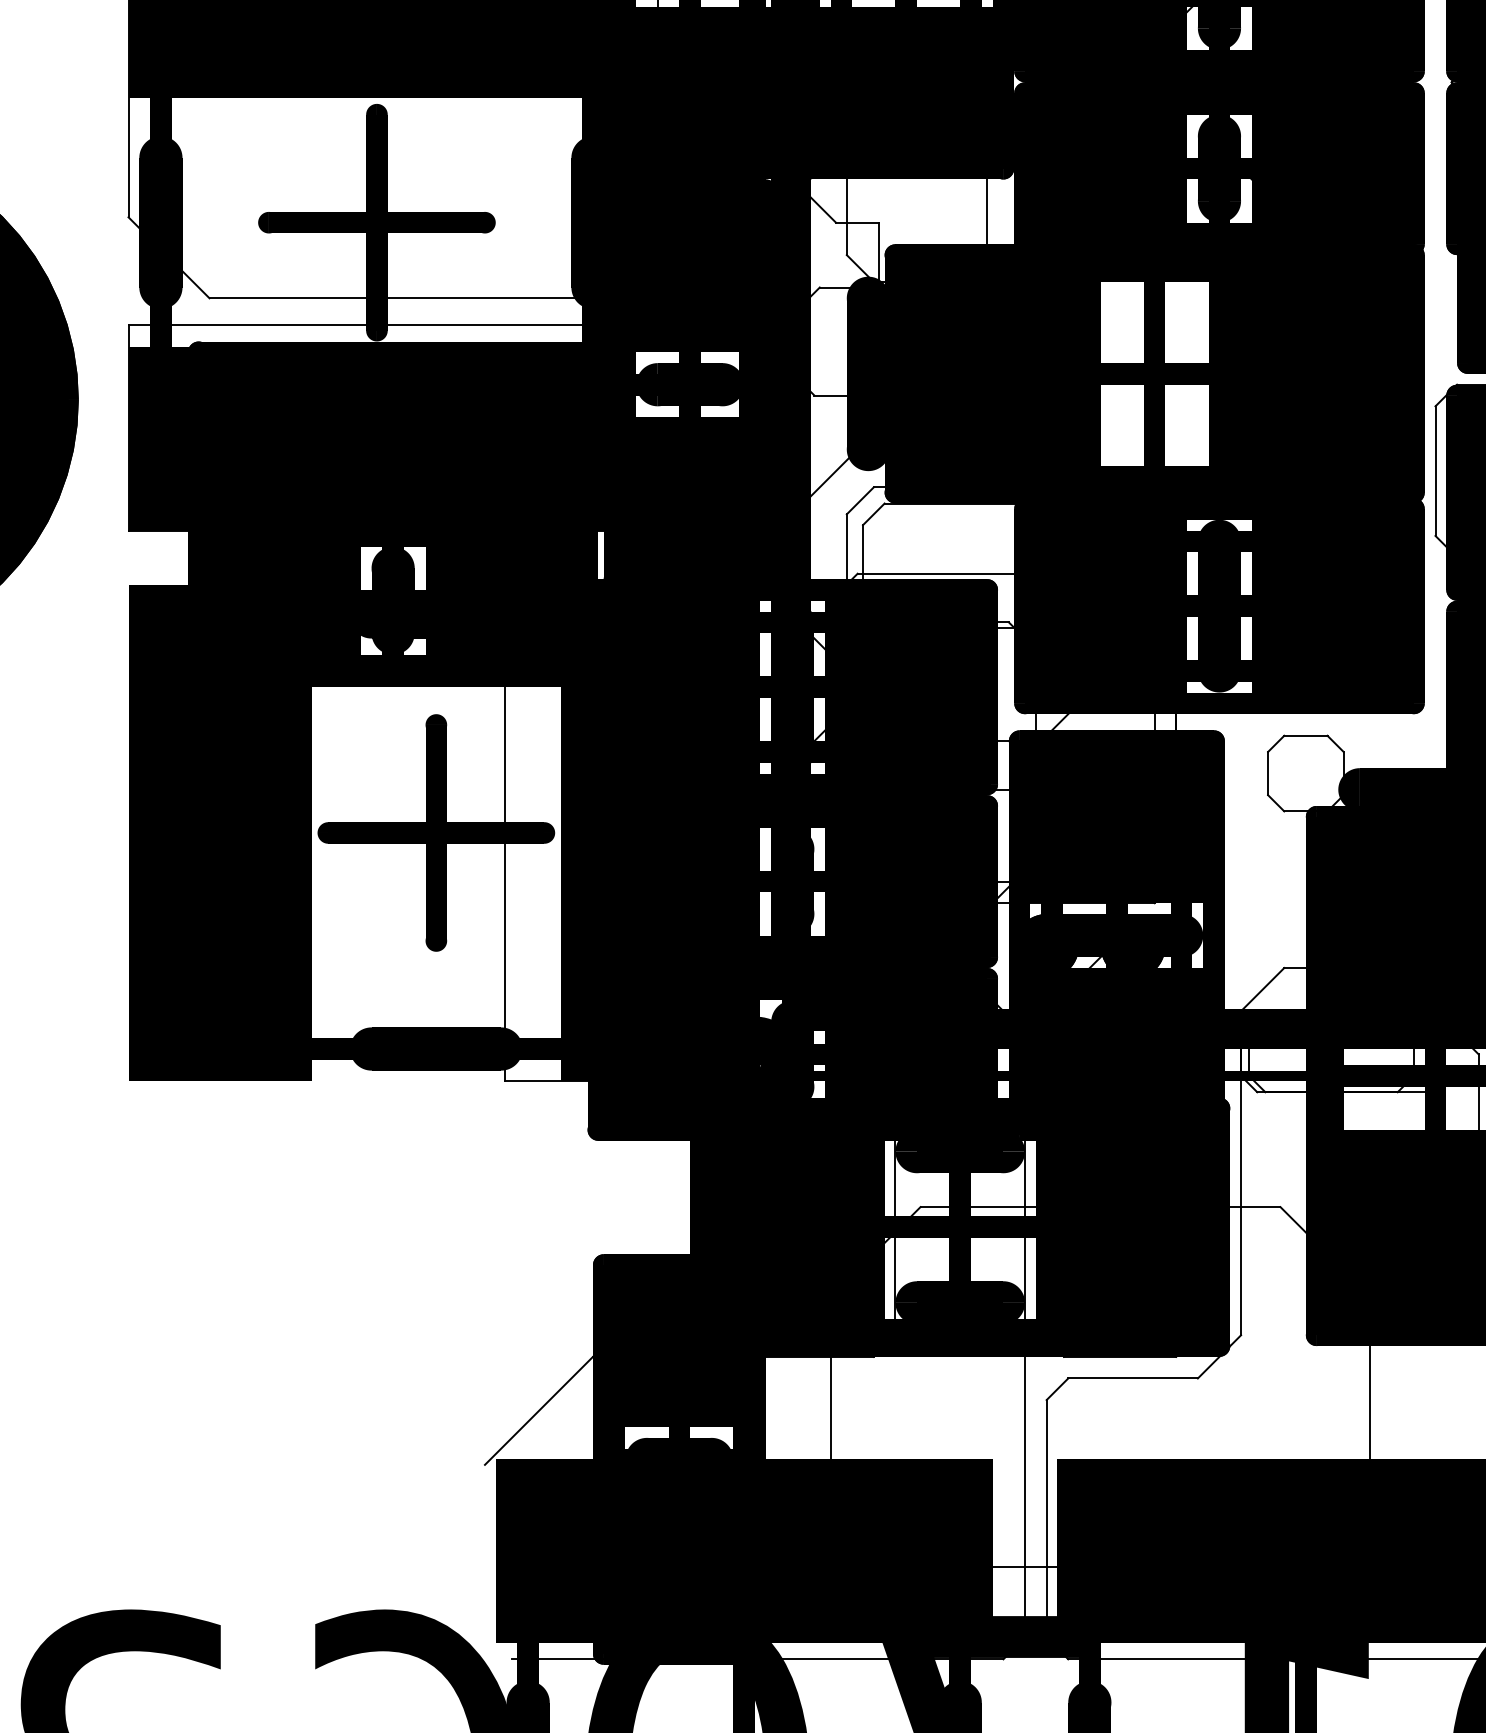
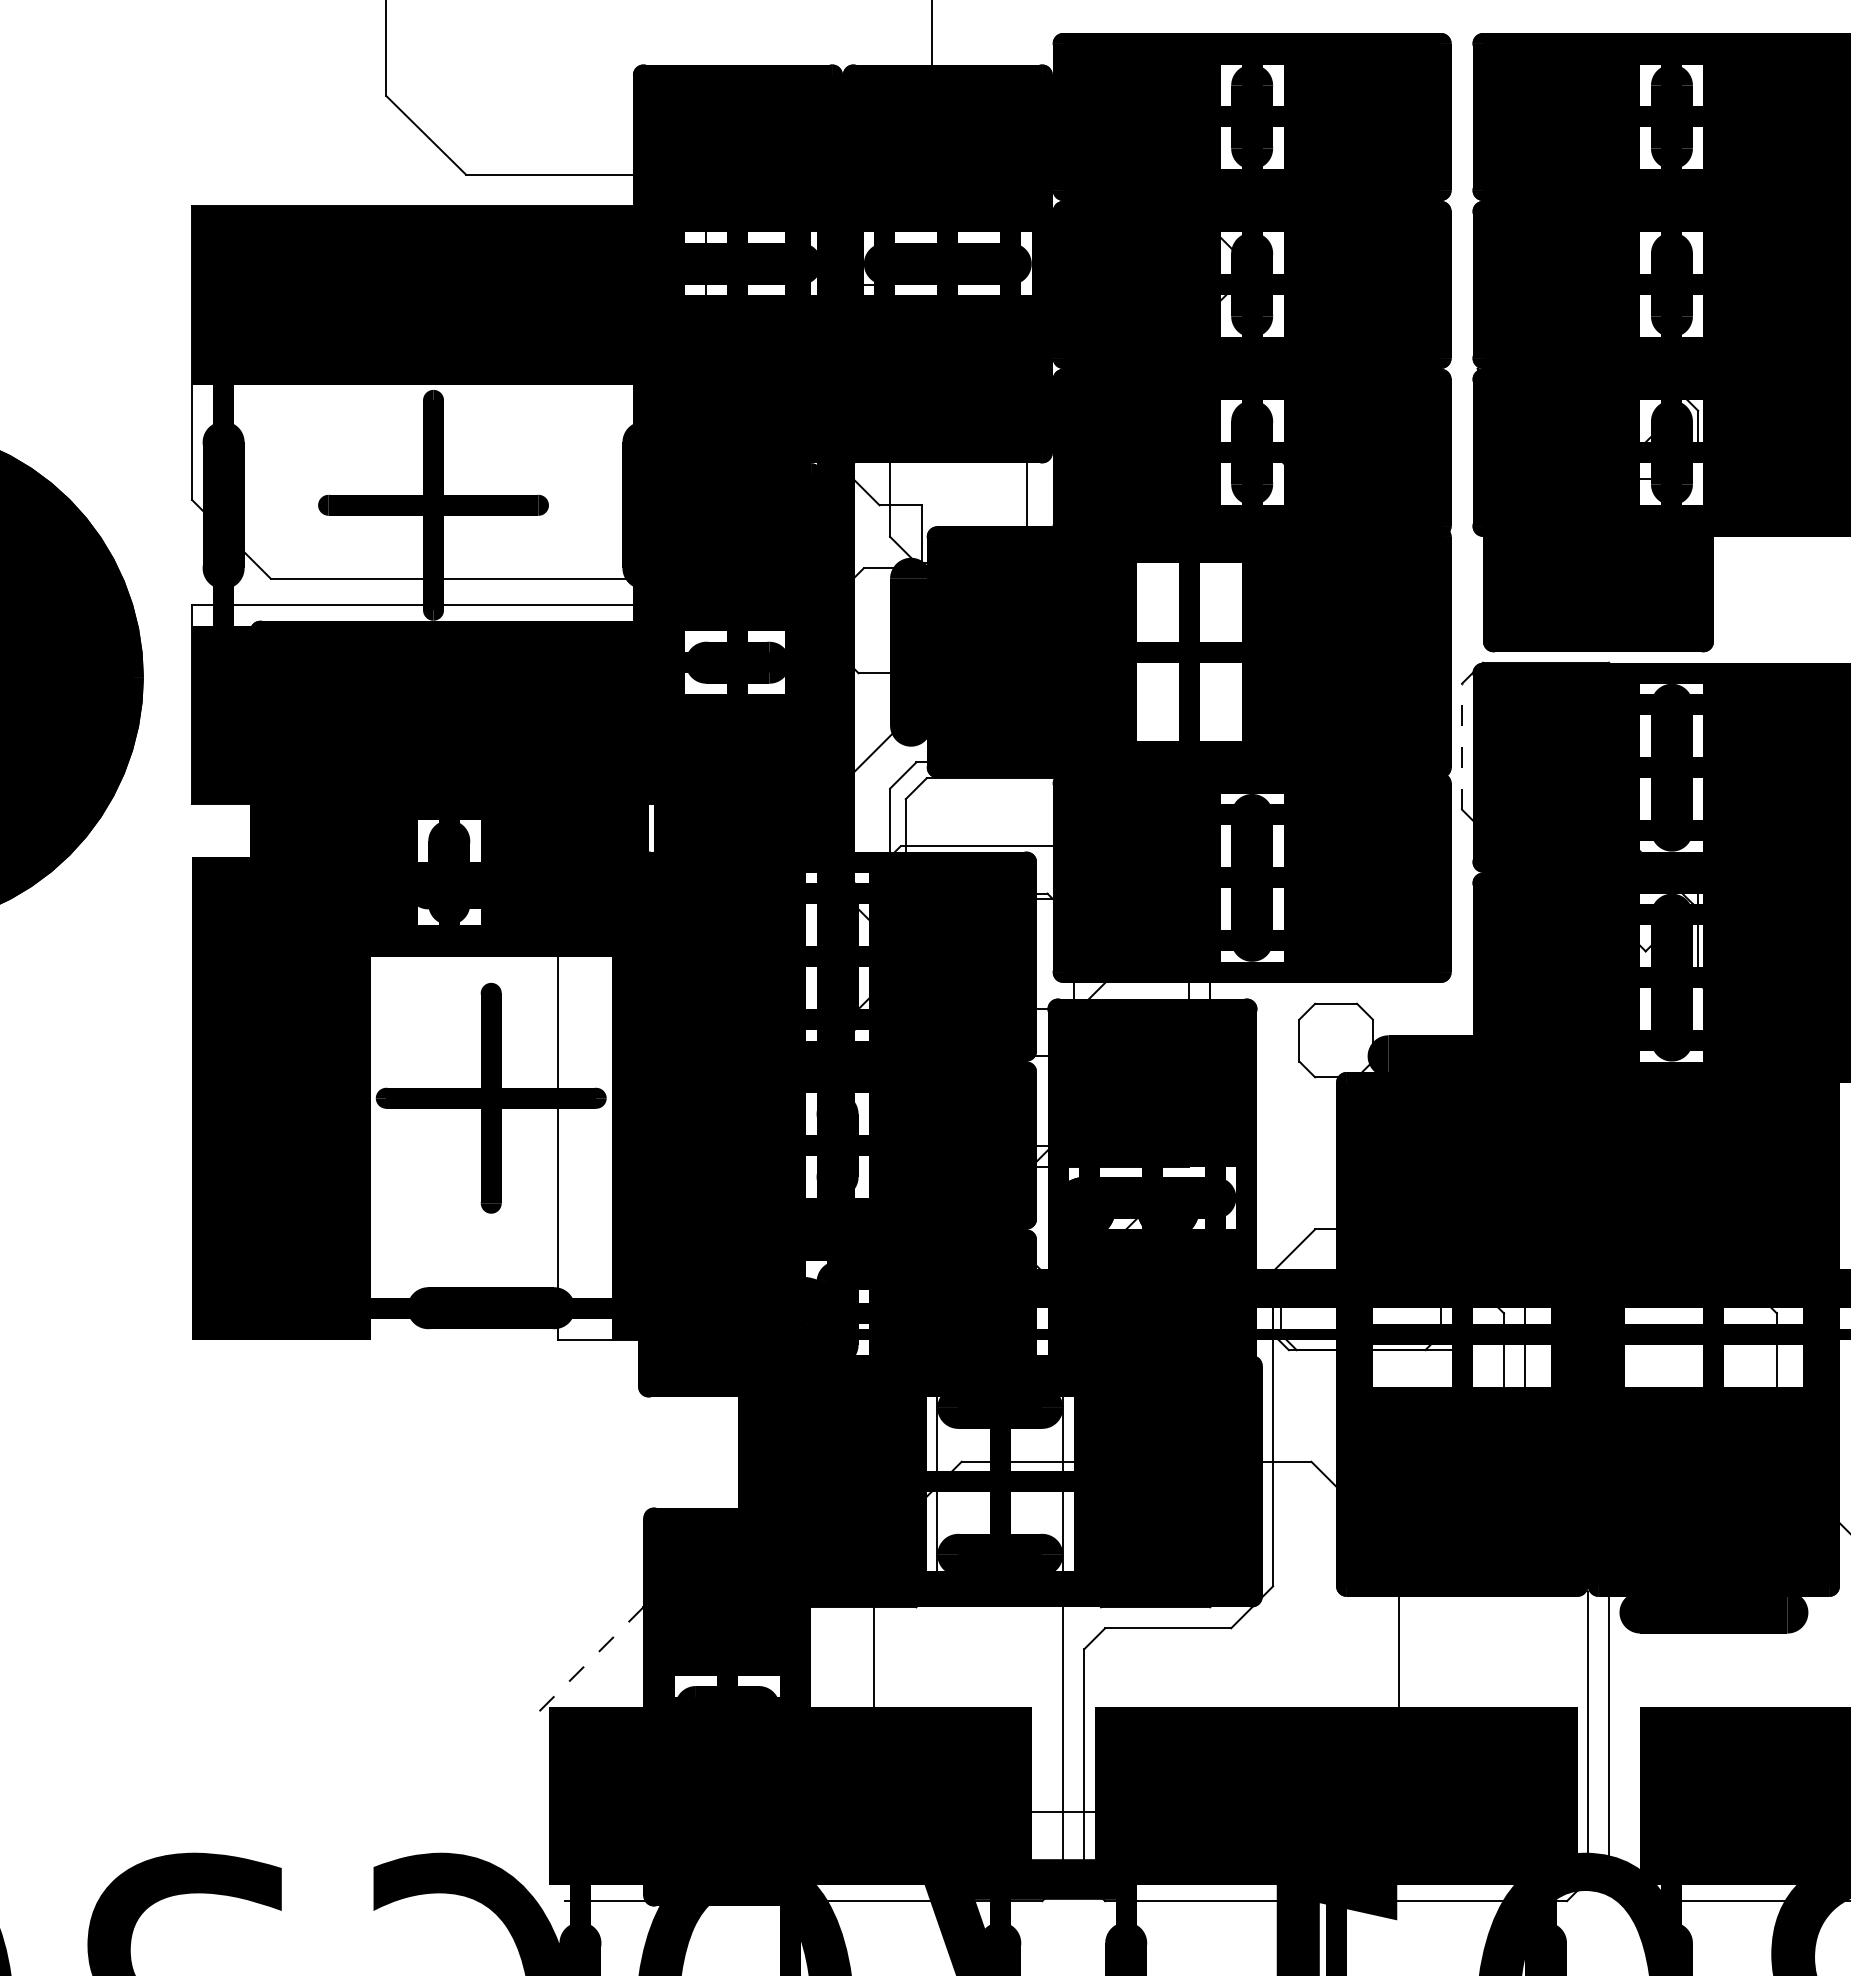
line: (1435, 470) -> (1462, 746), solid -> dashed
line: (538, 1411) -> (590, 1660), solid -> dashed

